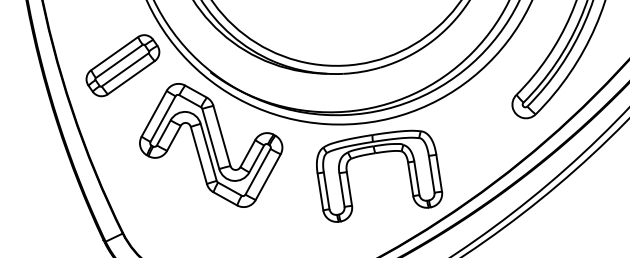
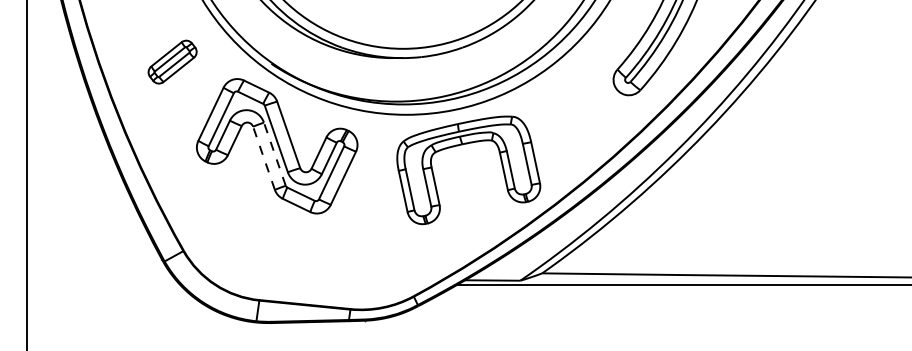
part: (122, 65) -> (172, 61), size x0.6
line: (208, 151) -> (274, 153), solid -> dashed
line: (198, 154) -> (263, 157), solid -> dashed

